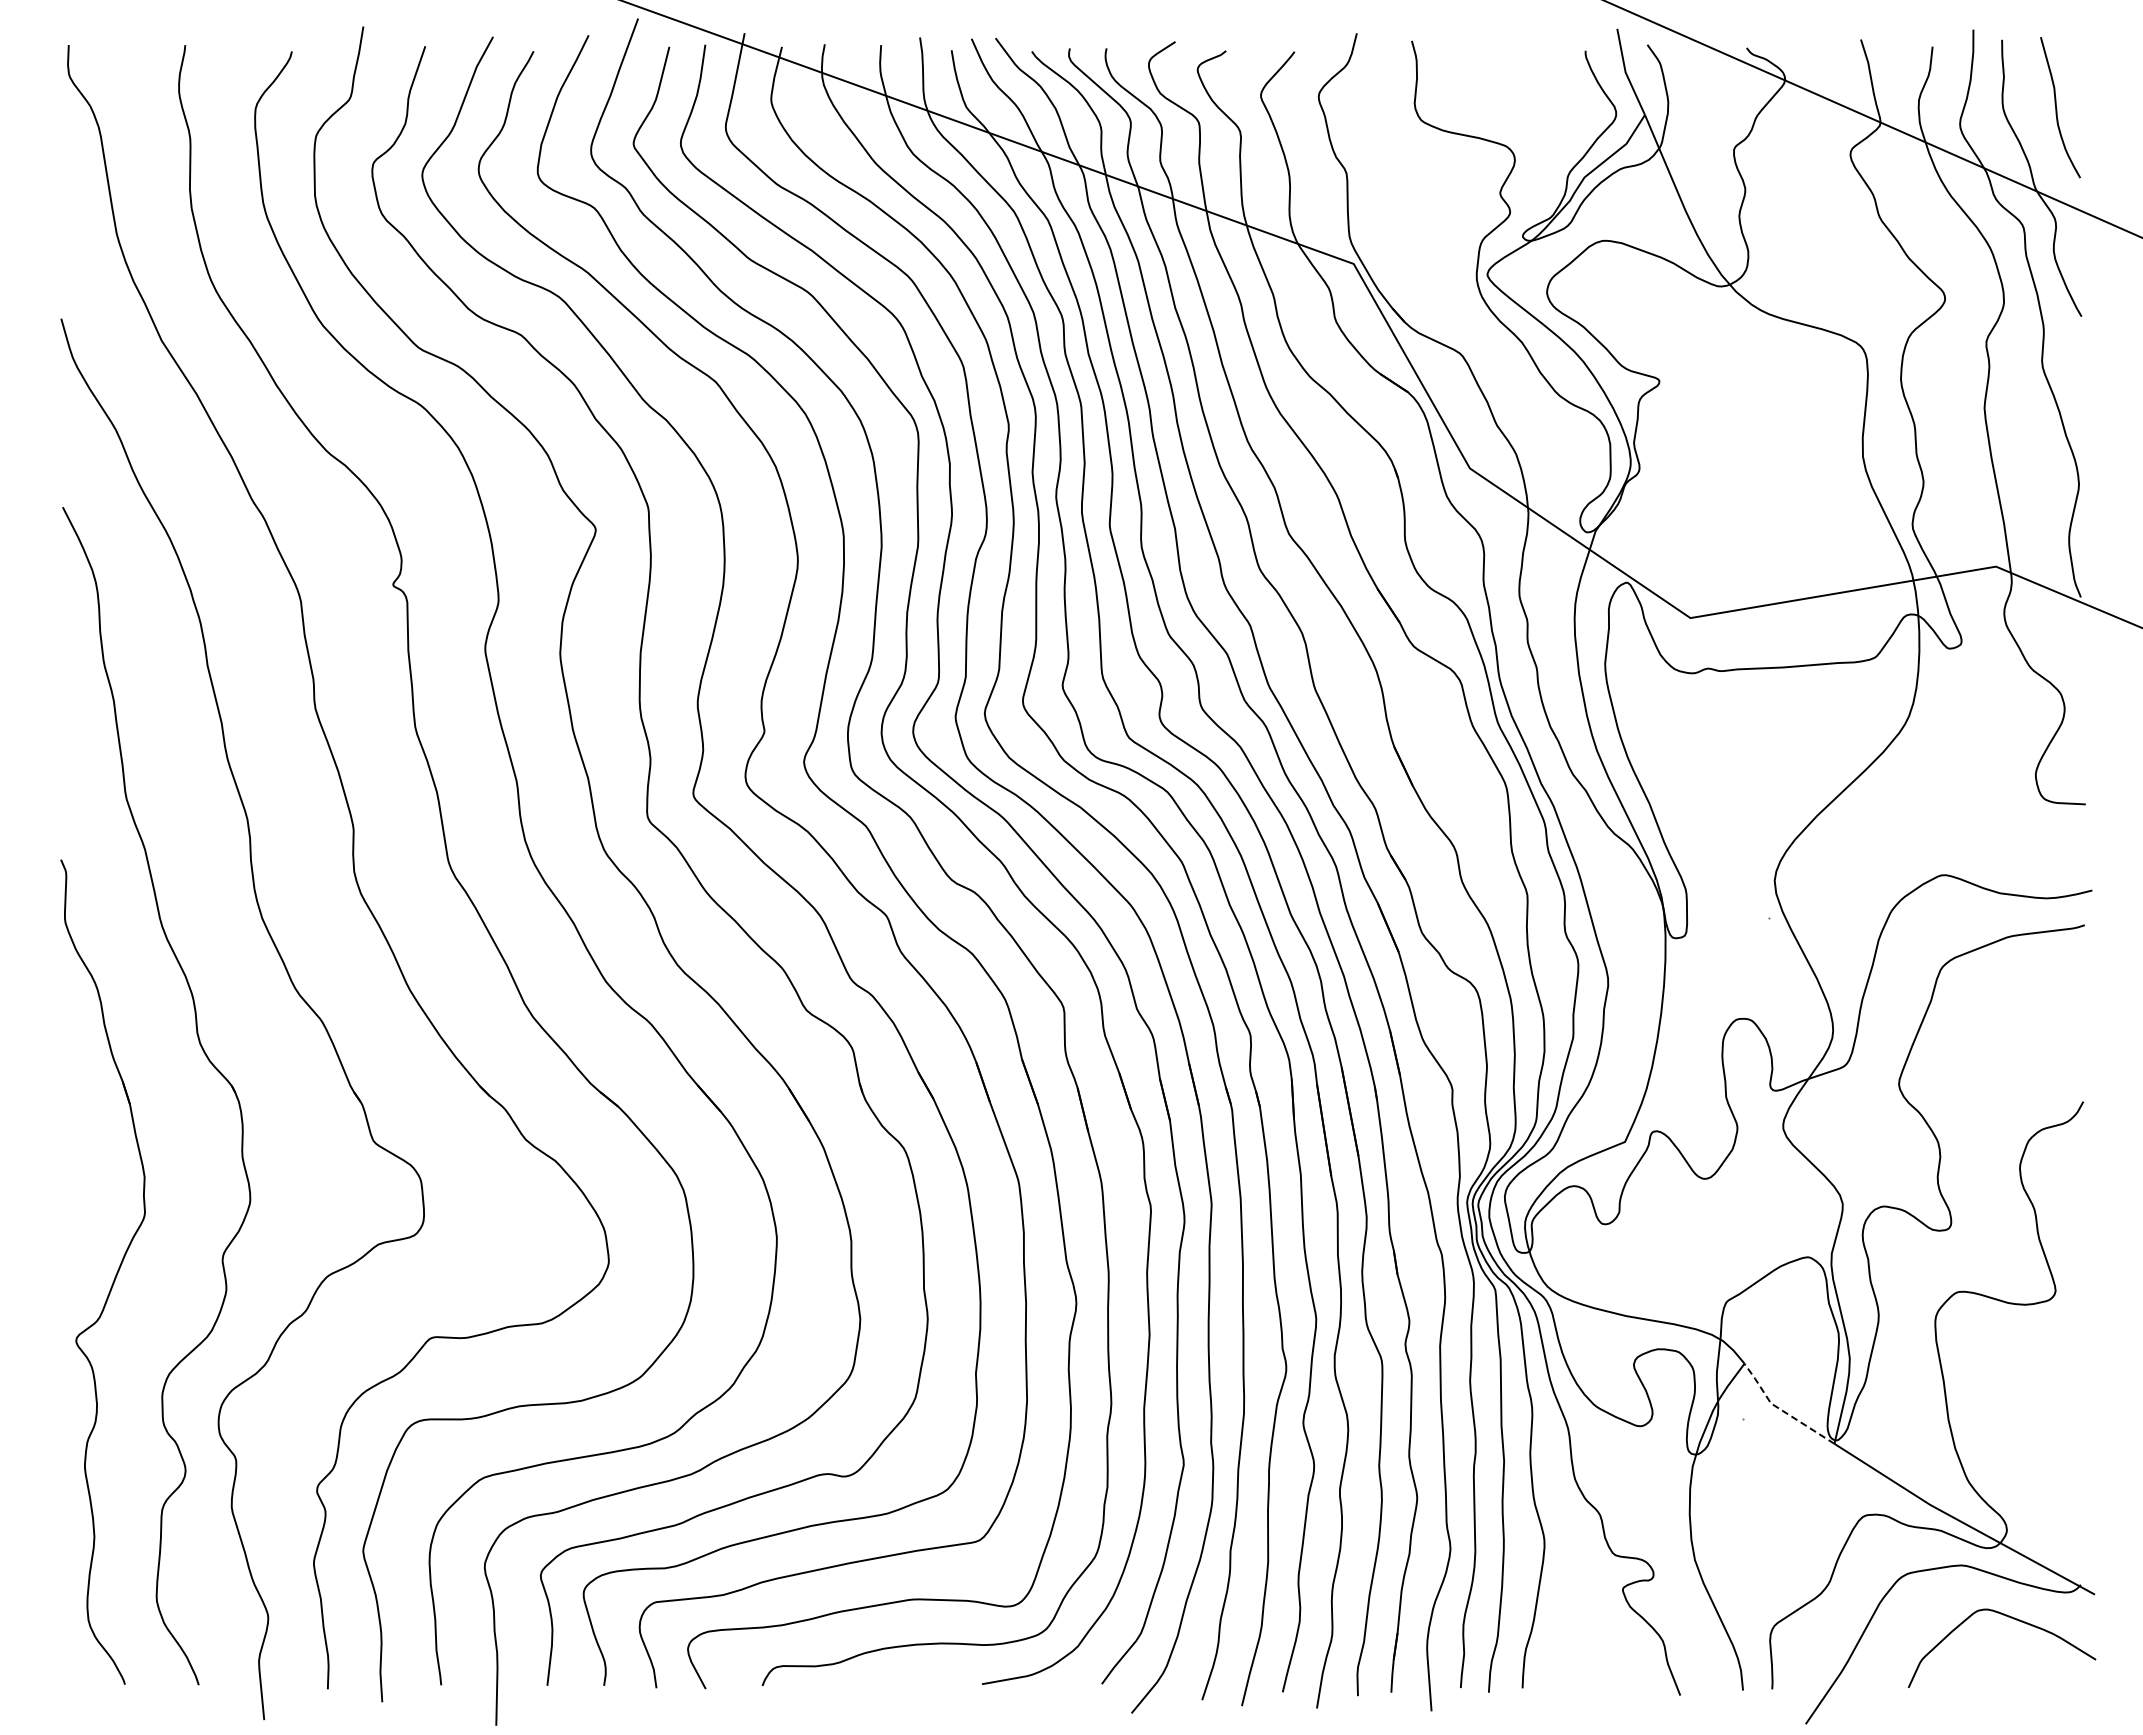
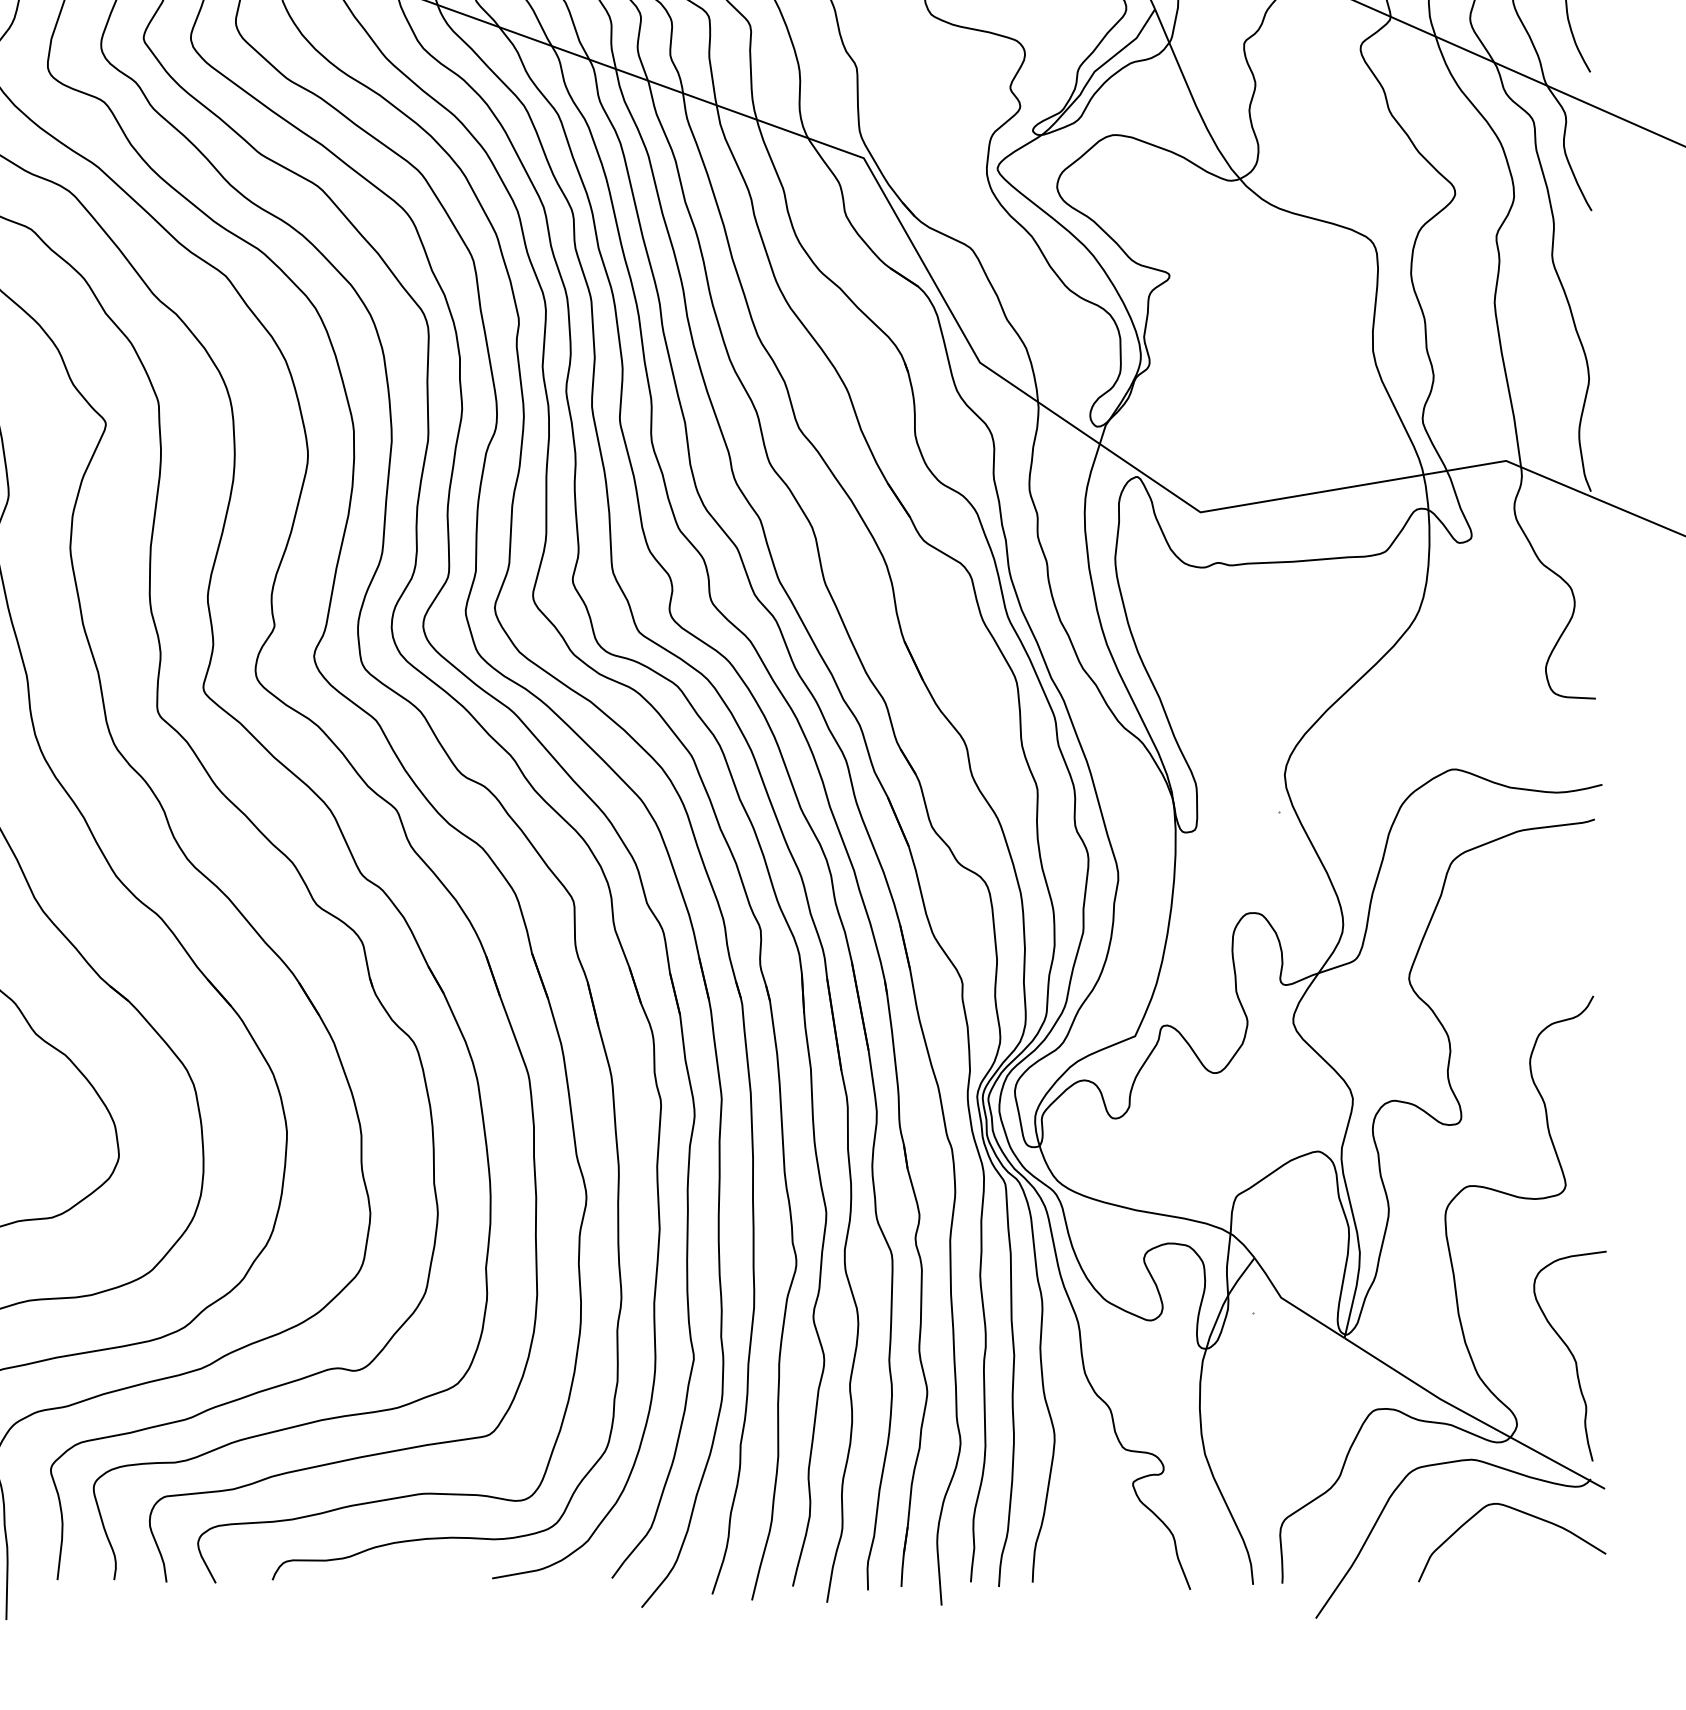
line: (1781, 1409) -> (1291, 1303), dashed -> solid
curve: (2061, 1461) -> (1571, 1355), added

